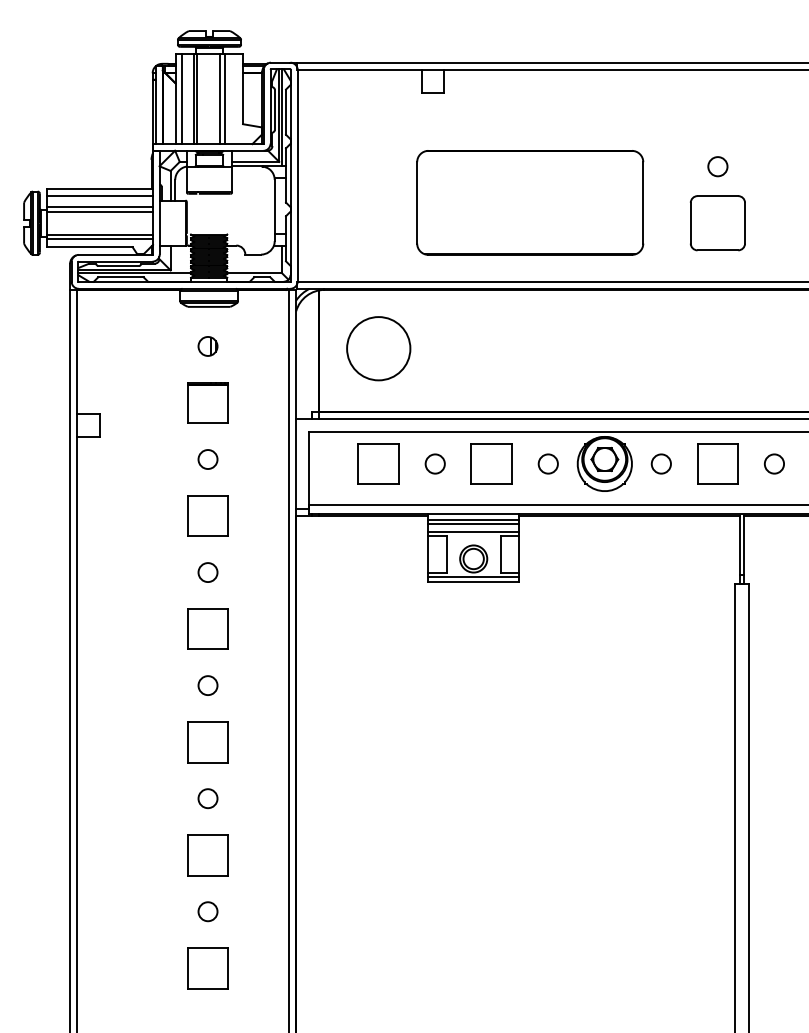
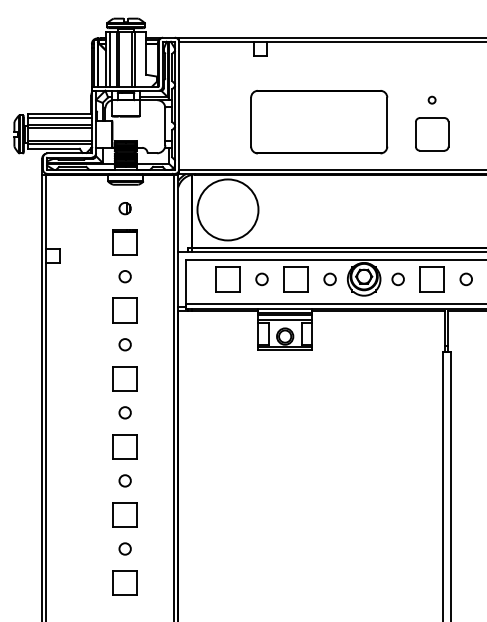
circle: (716, 165) -> (431, 99), size x0.6
circle: (377, 347) -> (227, 209), size x1.6

